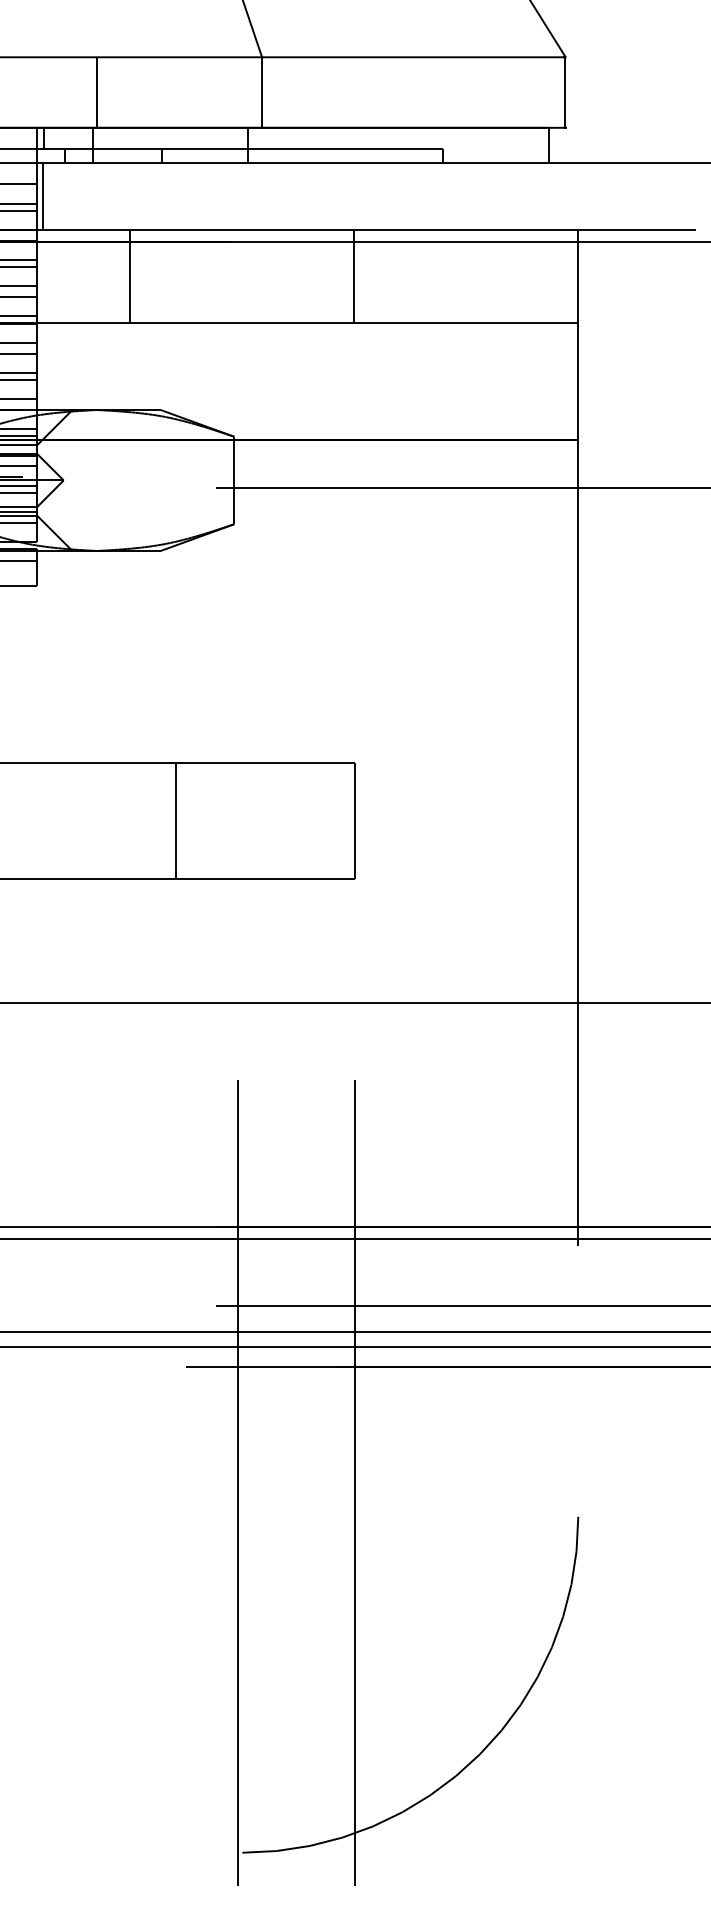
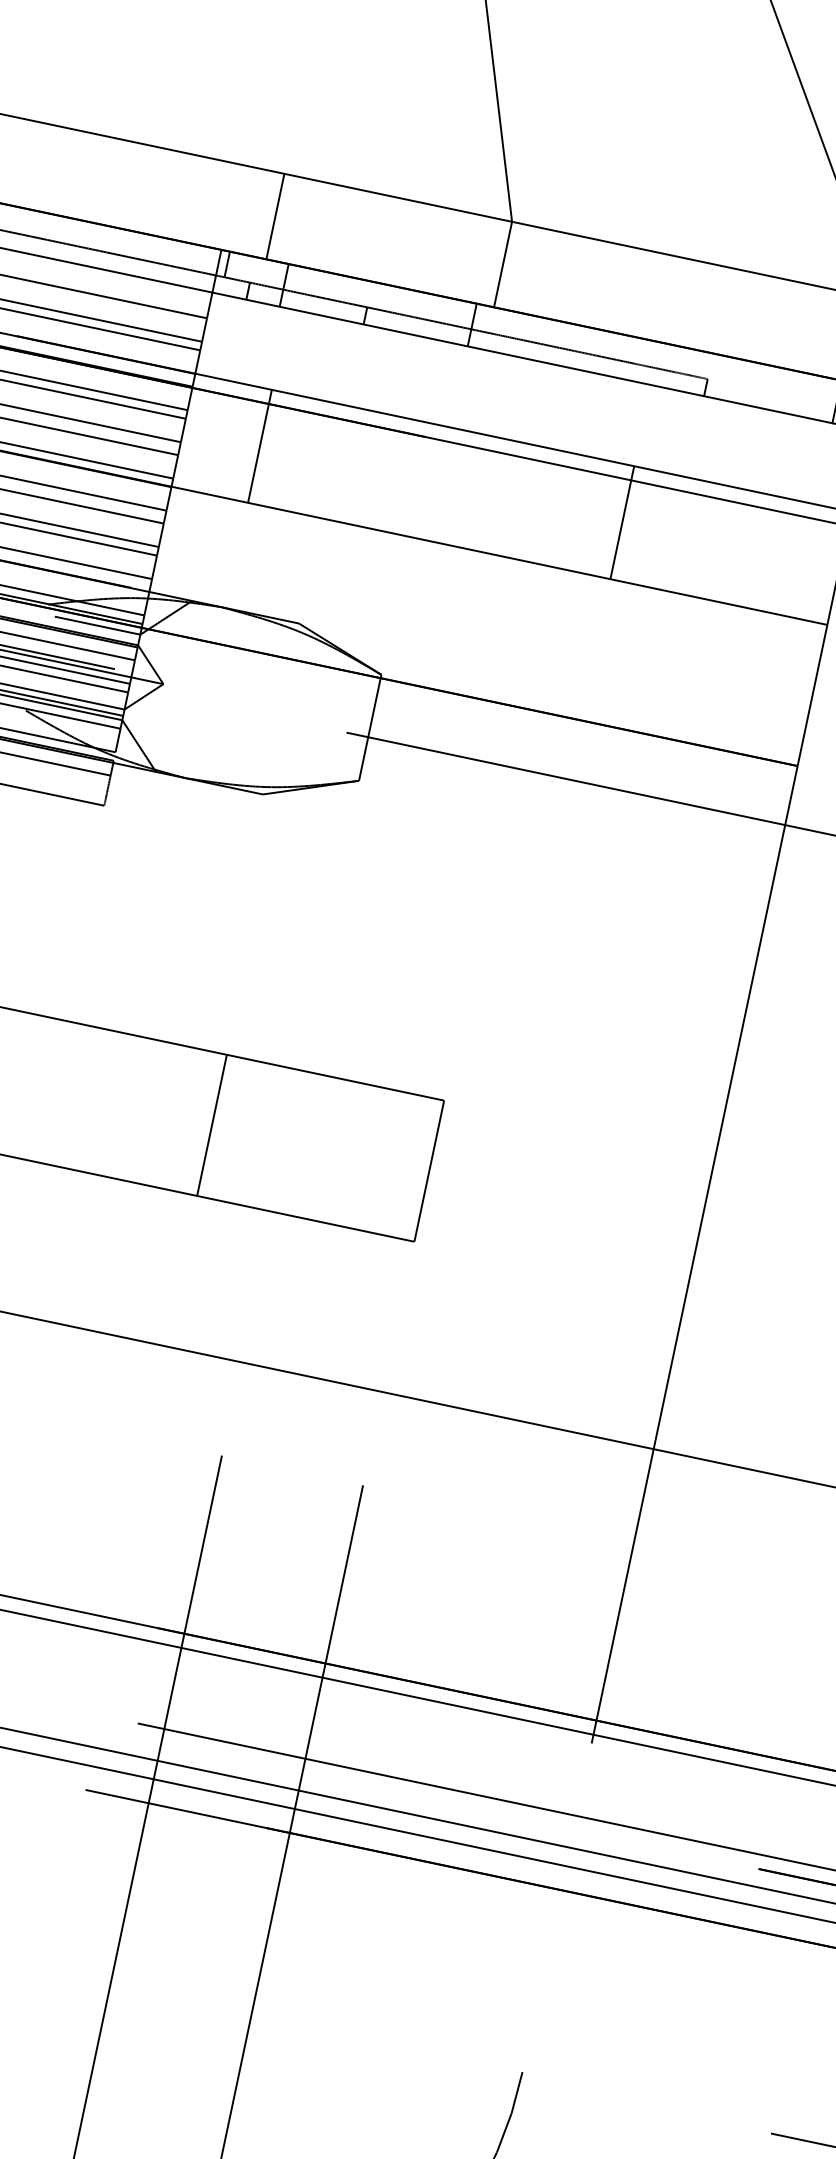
line: (97, 92) -> (275, 216), moved
line: (43, 196) -> (211, 334), removed
line: (130, 276) -> (260, 446), moved
line: (354, 276) -> (622, 522), moved

